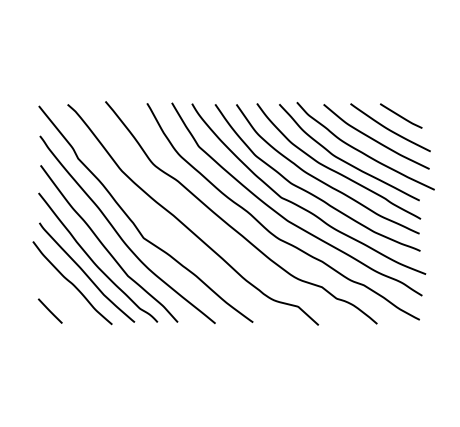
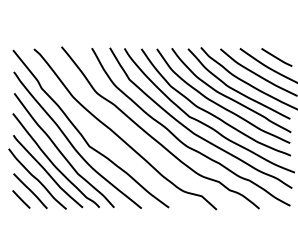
line: (62, 299) -> (30, 191), added

